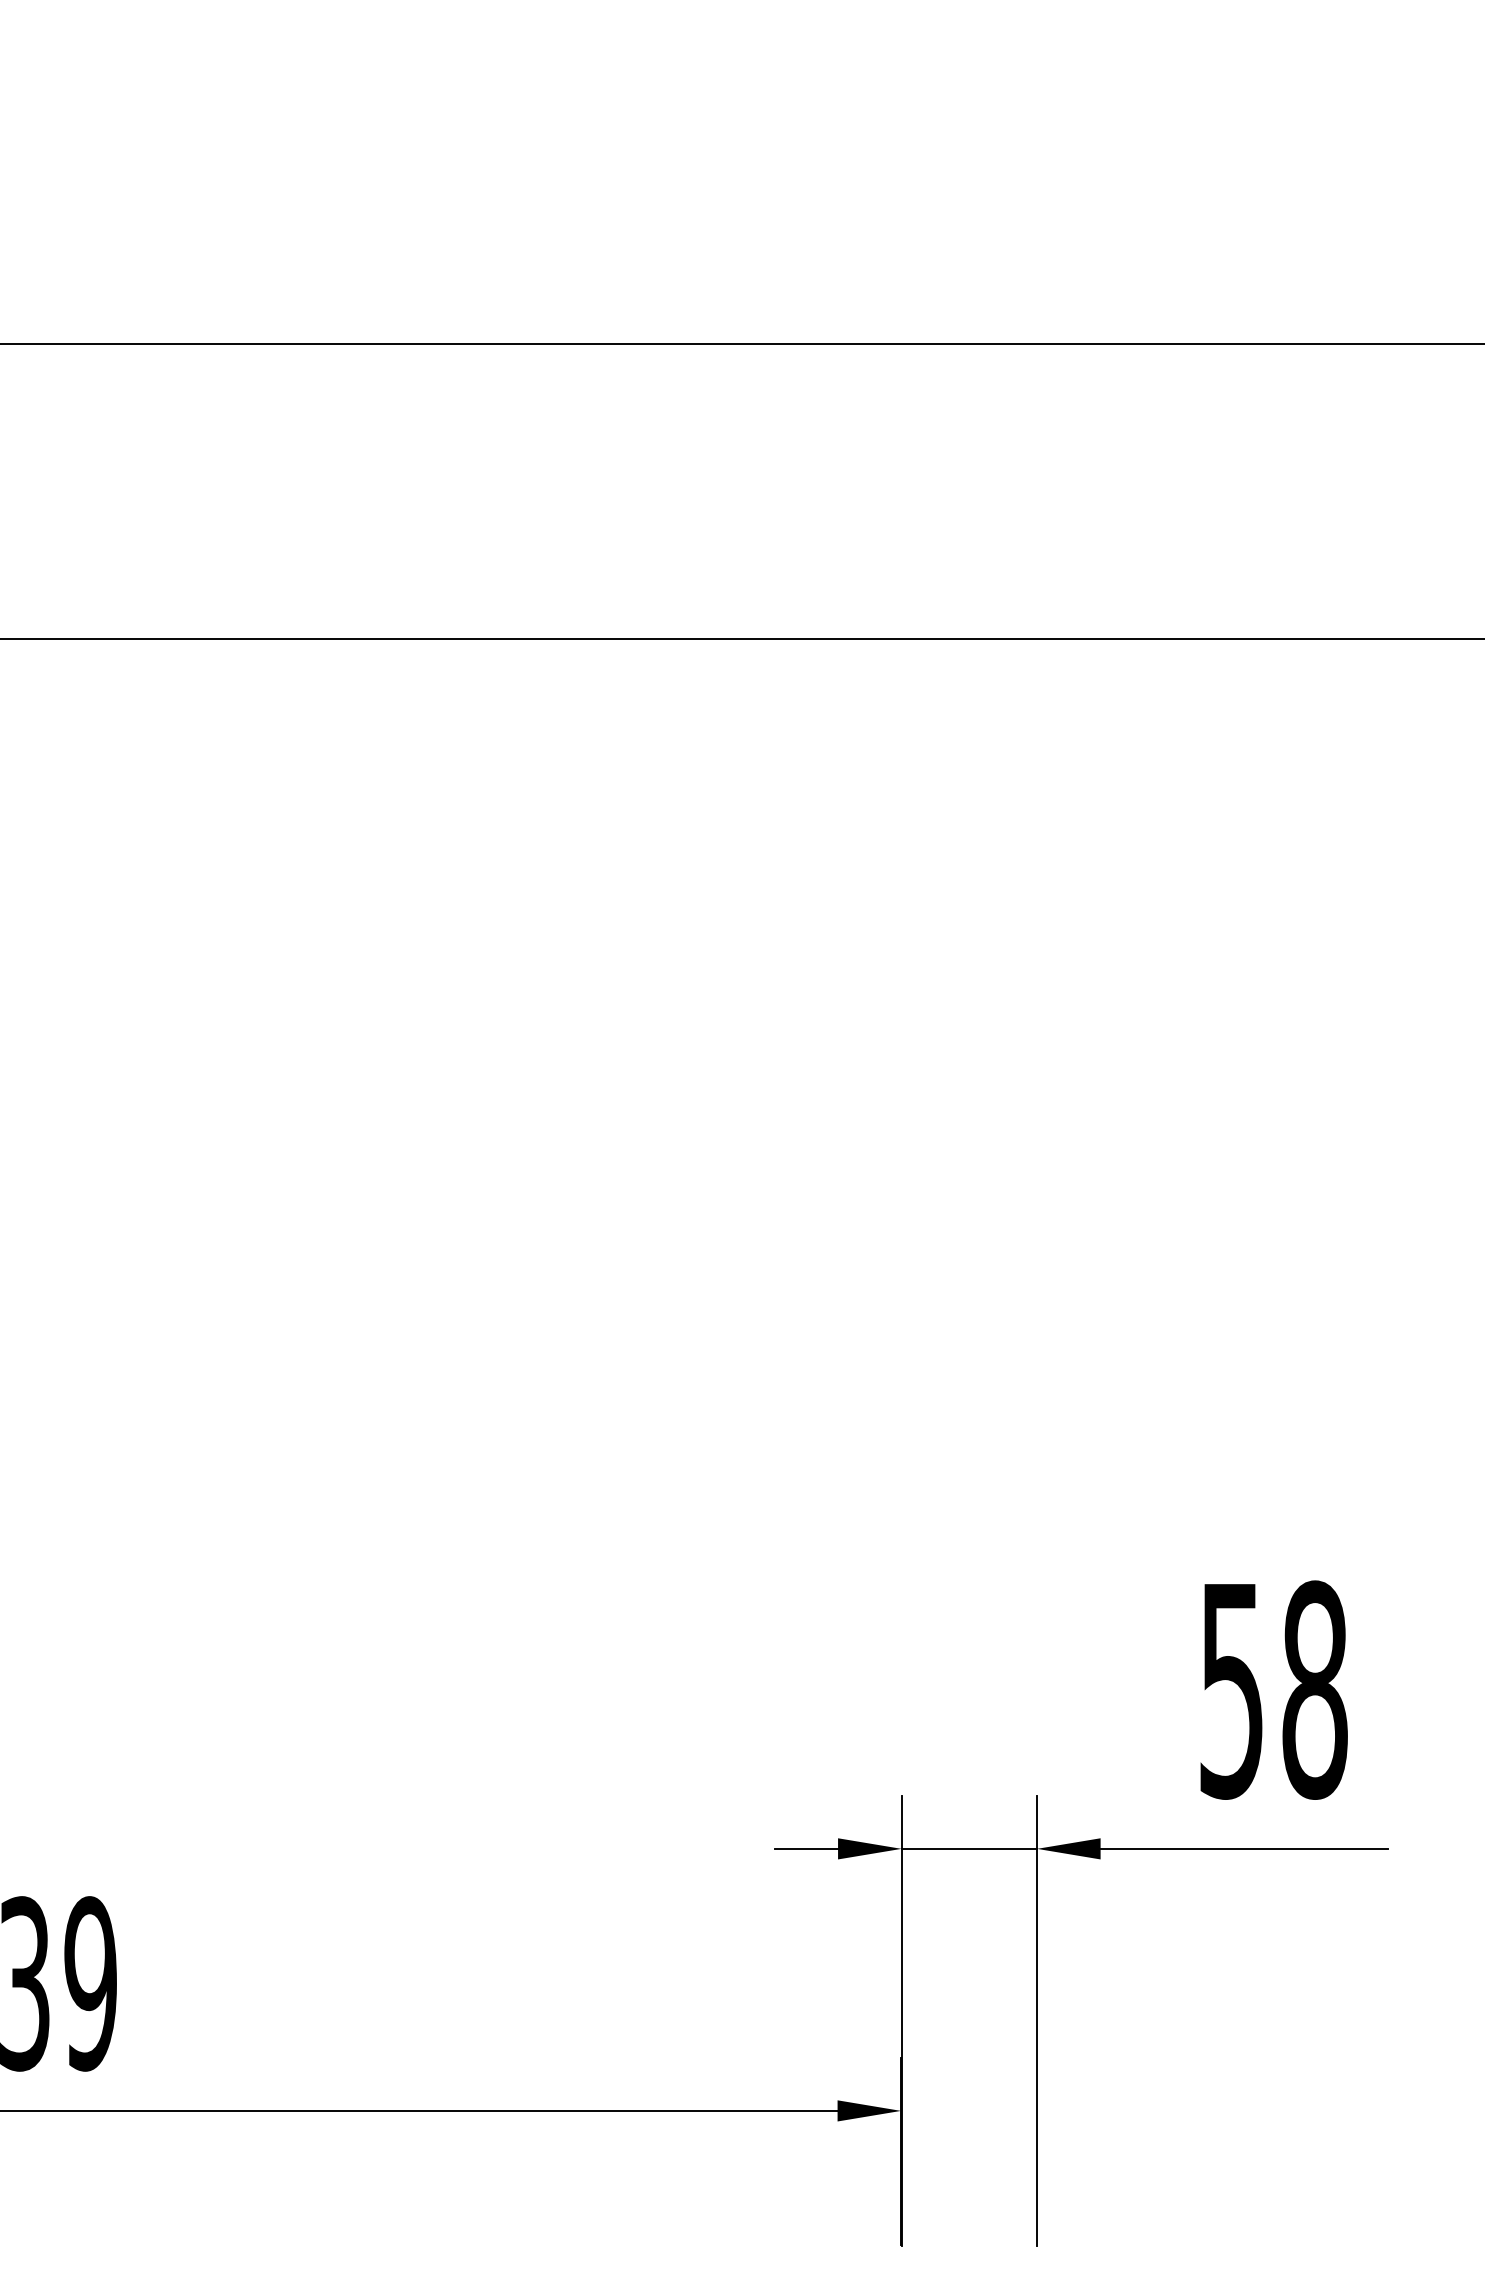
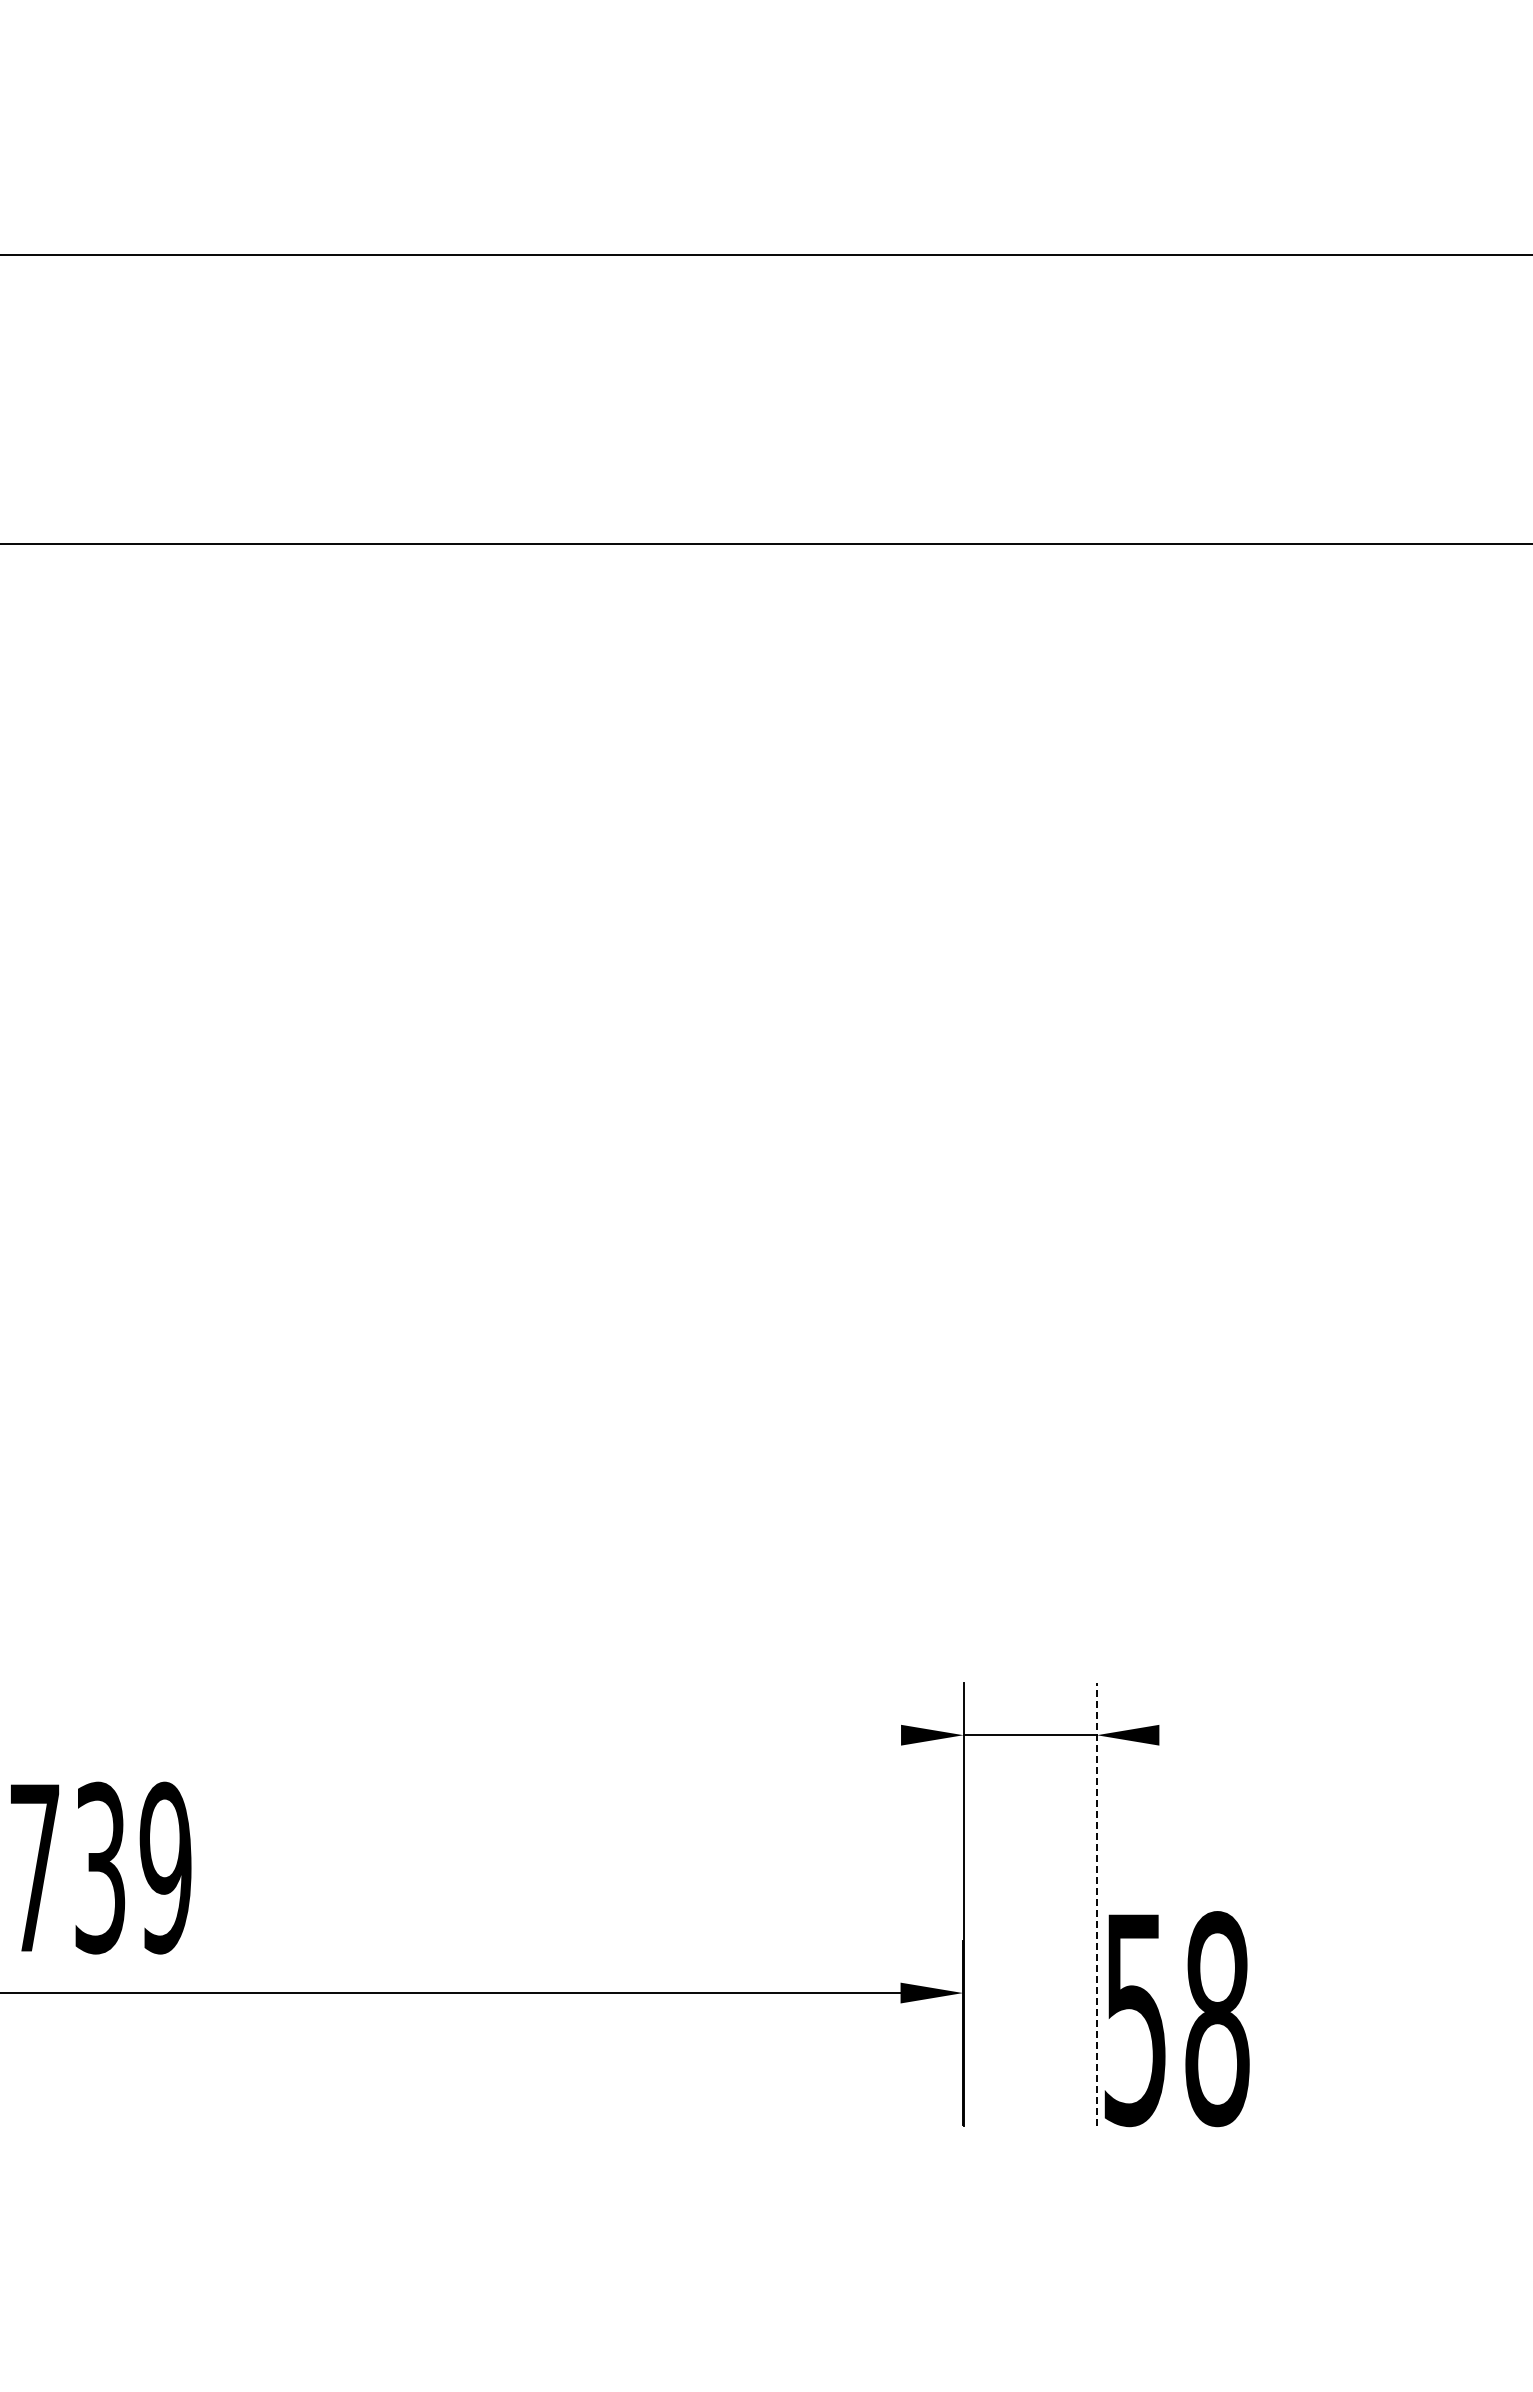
text: (1273, 1690) -> (1176, 2019), moved
line: (805, 1849) -> (869, 1735), removed
line: (1244, 1849) -> (1300, 1735), removed
line: (1036, 2019) -> (1096, 1903), solid -> dashed

